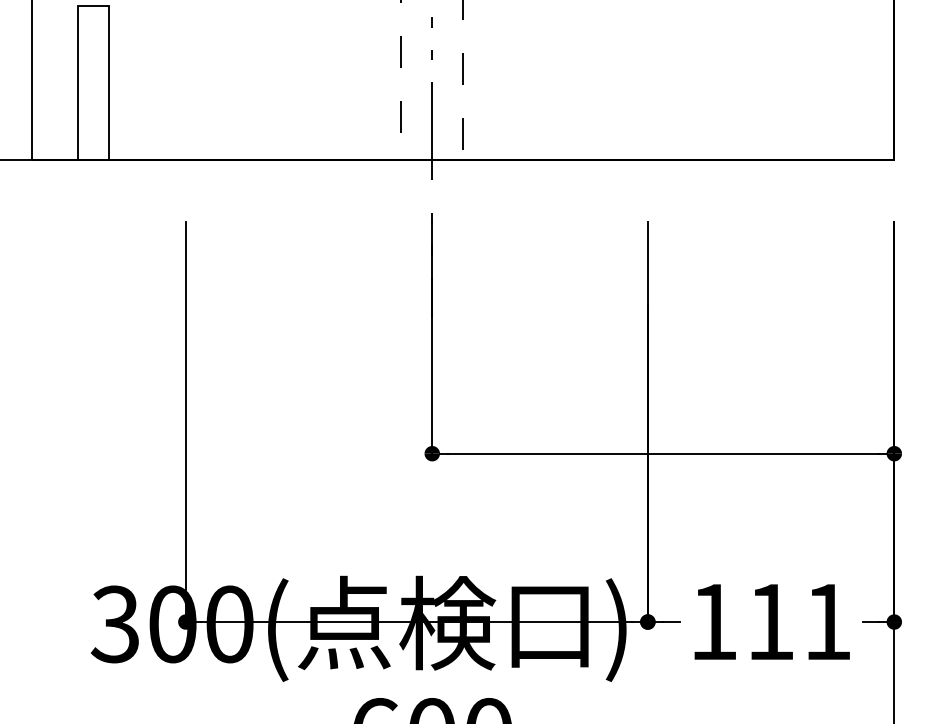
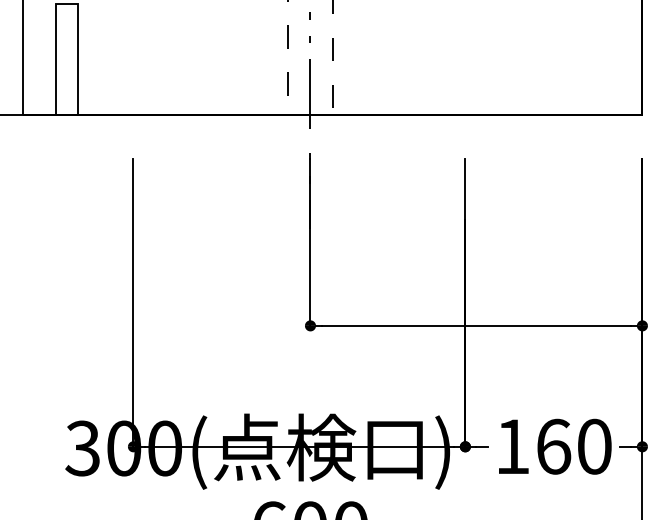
text: (799, 621) -> (574, 446), 111 -> 160

